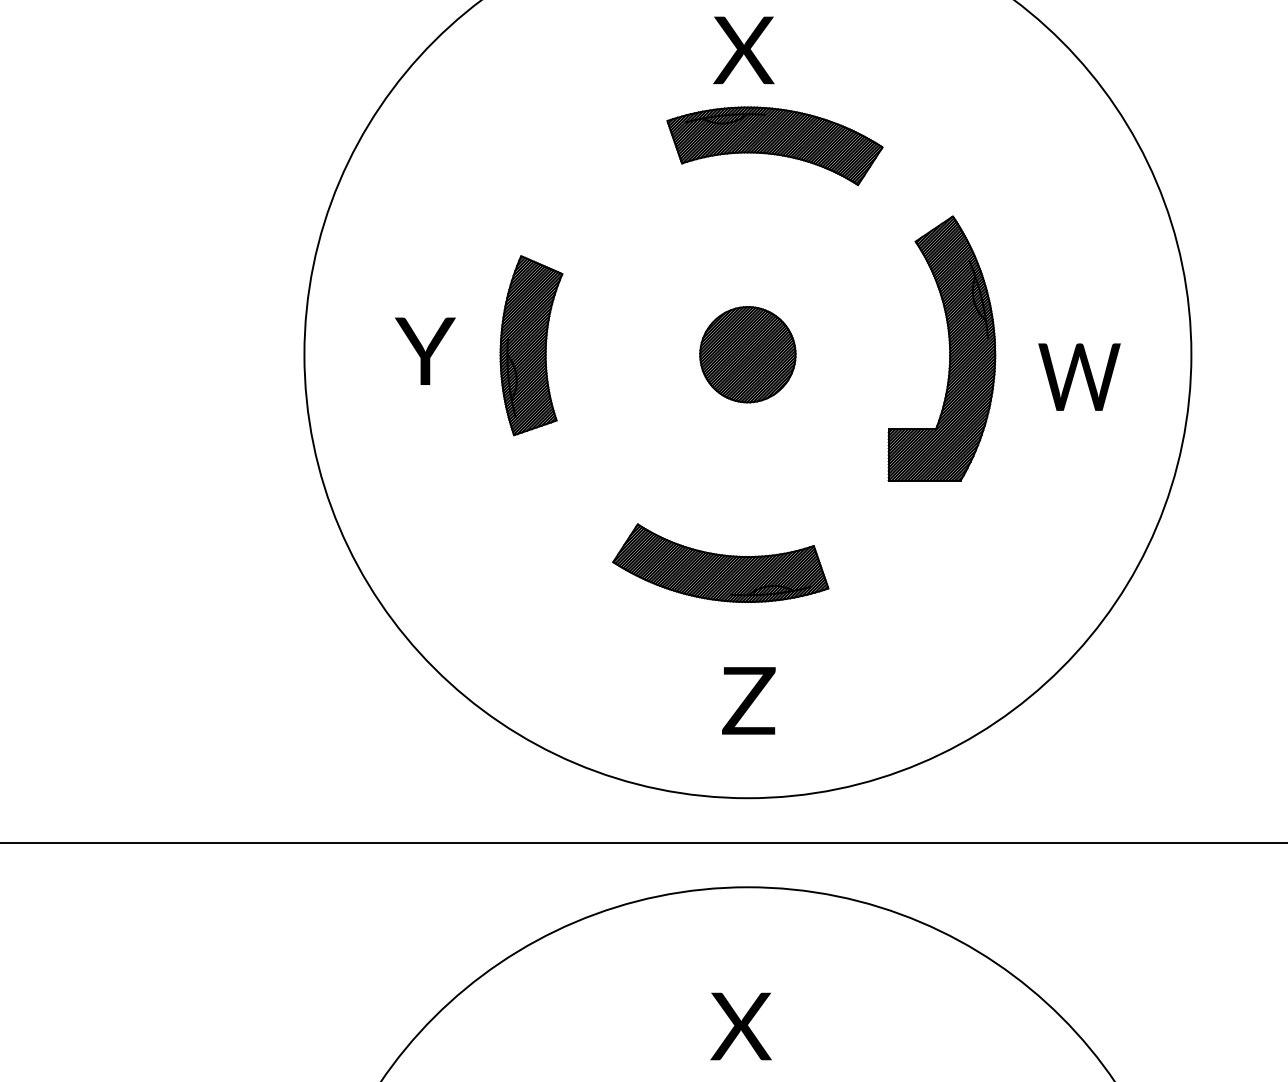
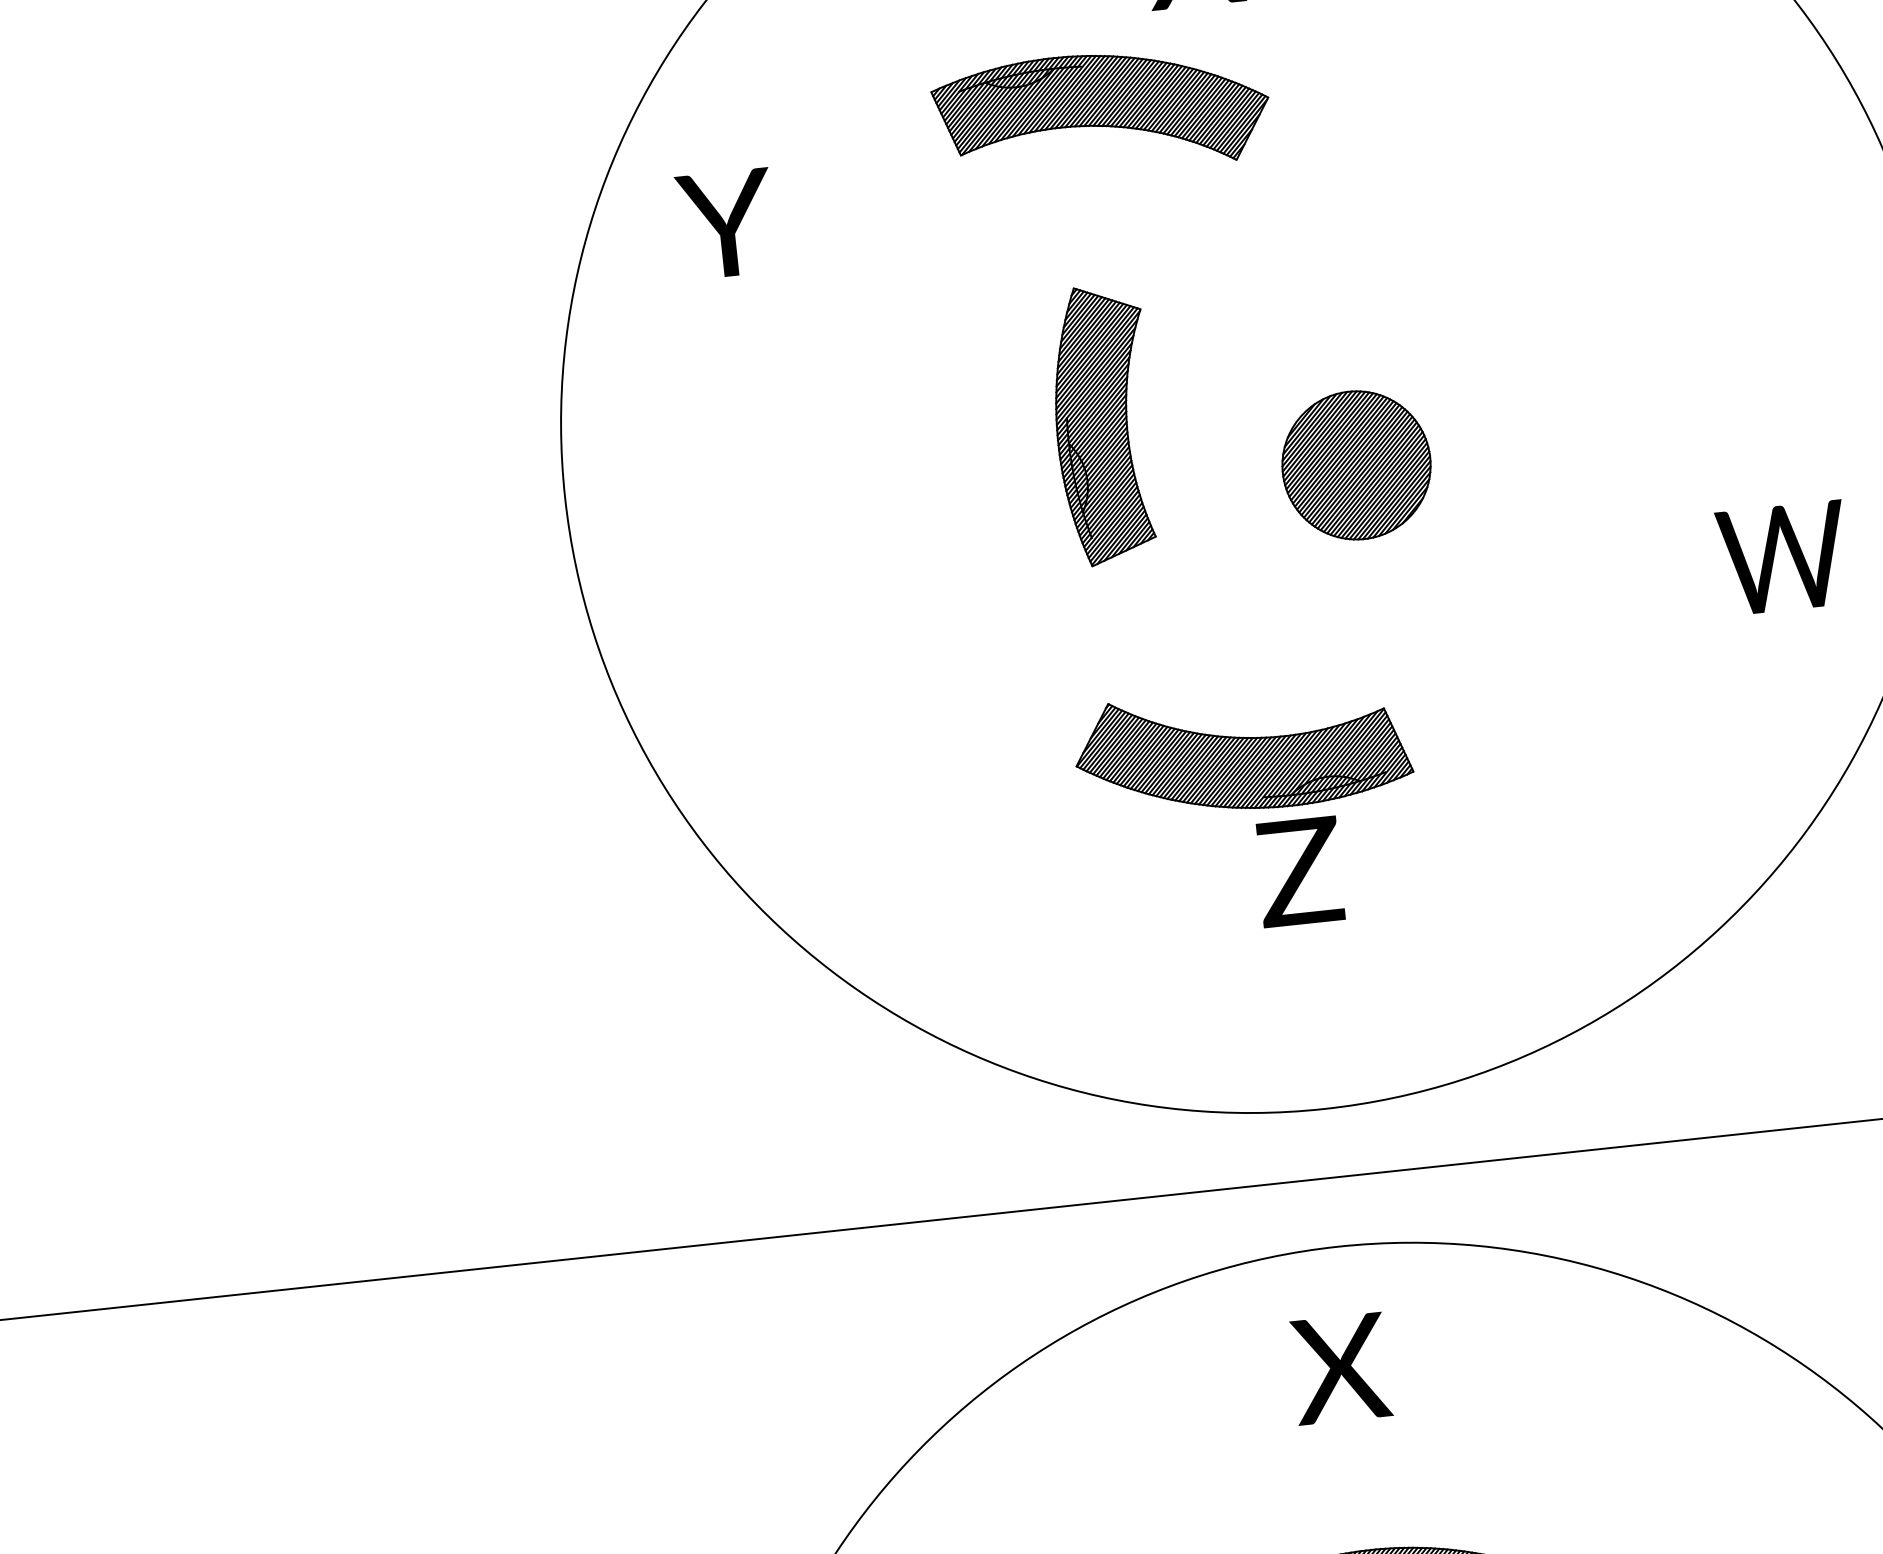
part: (774, 146) -> (1101, 114), moved
part: (531, 345) -> (1104, 424), moved
part: (949, 348) -> (1560, 380), removed
text: (425, 350) -> (726, 222), moved
part: (747, 354) -> (1355, 465), moved
text: (1079, 376) -> (1783, 557), moved
text: (748, 700) -> (1299, 871), moved
text: (740, 1026) -> (1339, 1368), moved

